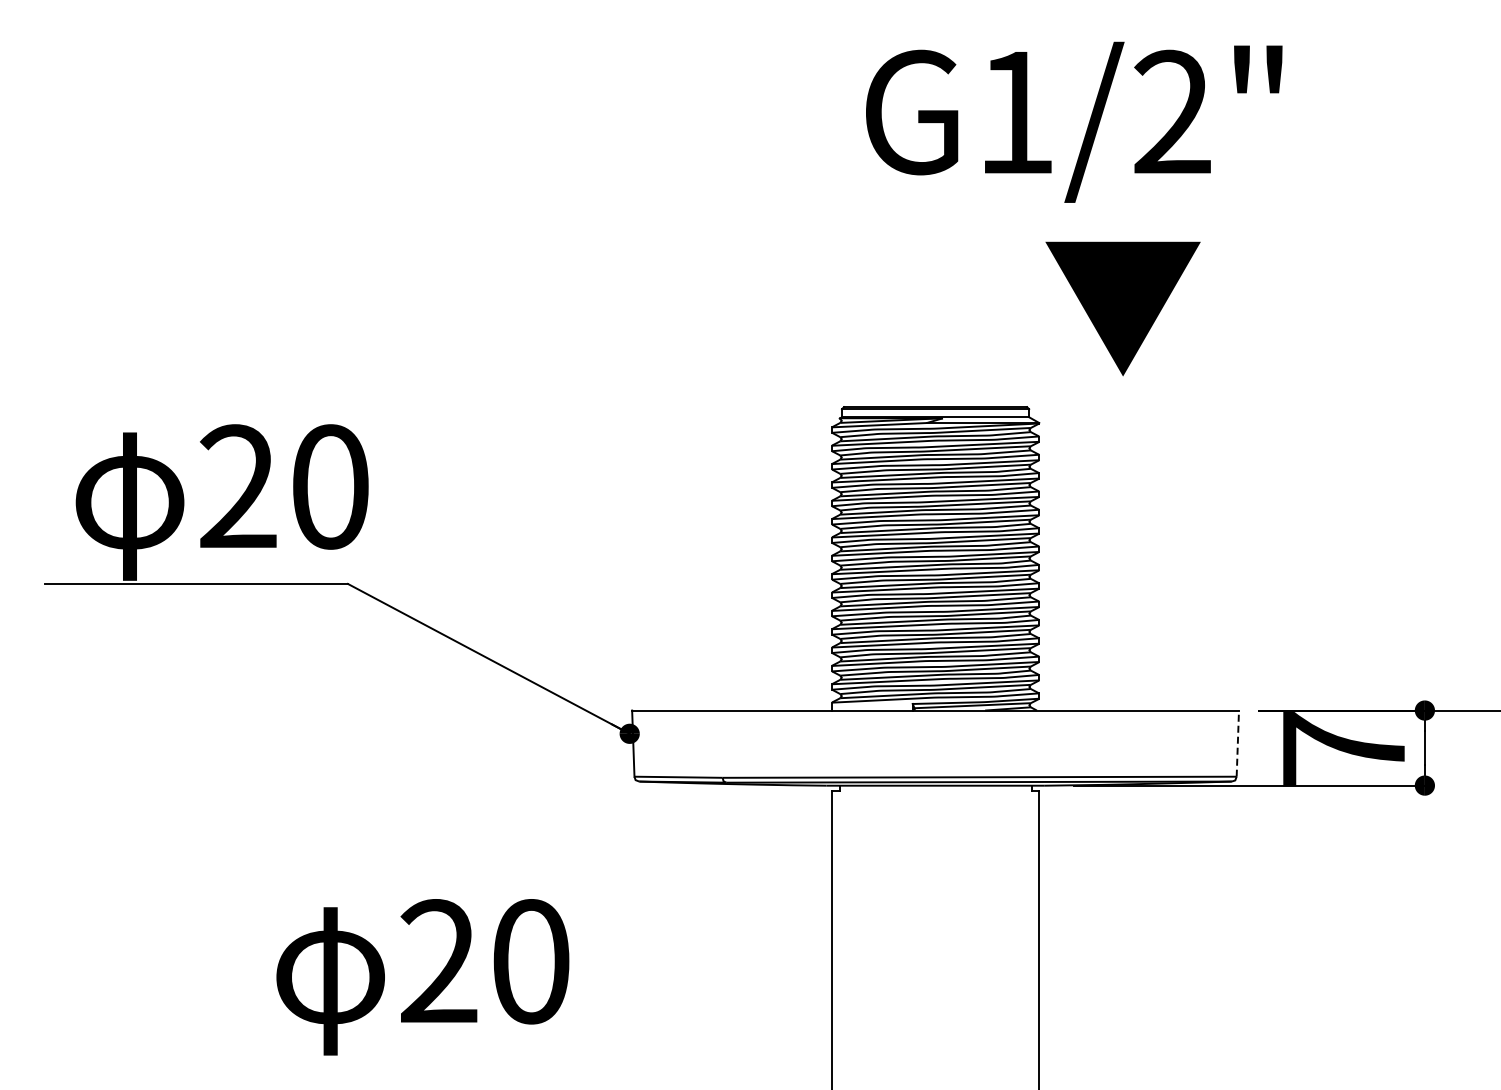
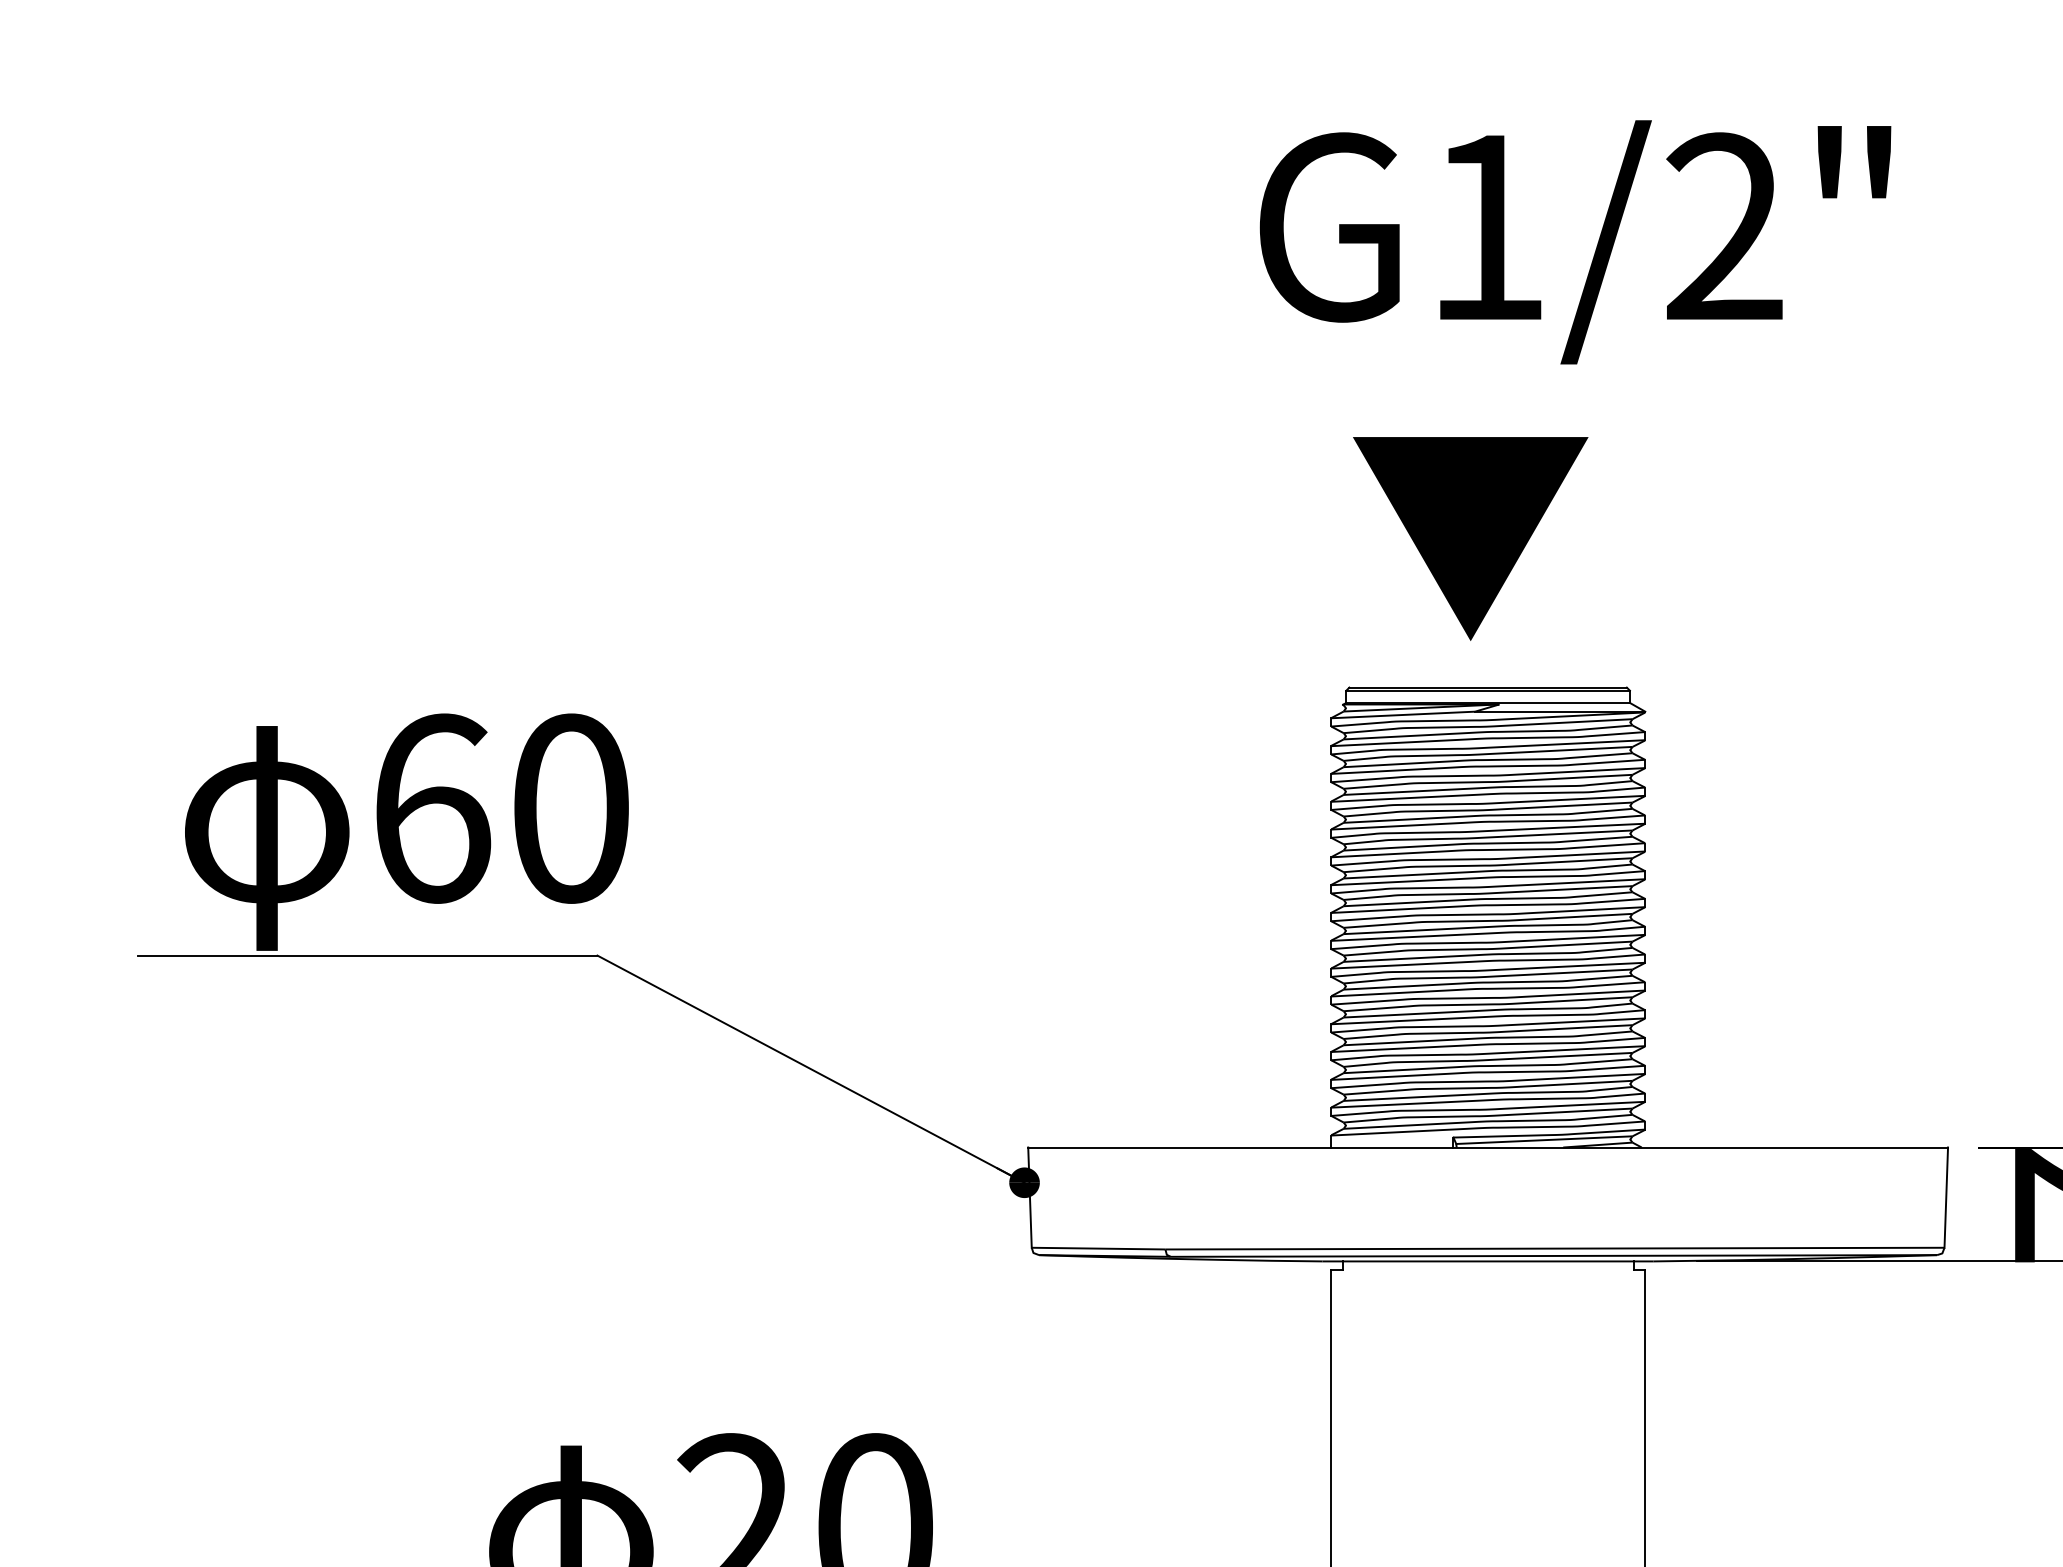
text: (1074, 121) -> (1575, 241), moved
text: (1122, 308) -> (1469, 538), moved
text: (238, 486) -> (431, 807), 20 -> 60
line: (1237, 743) -> (1945, 1197), dashed -> solid

